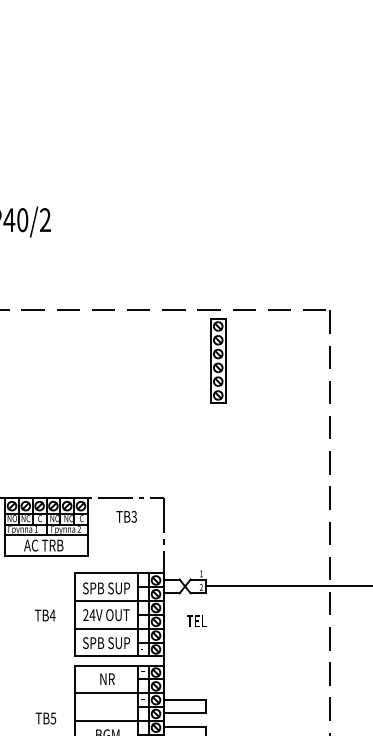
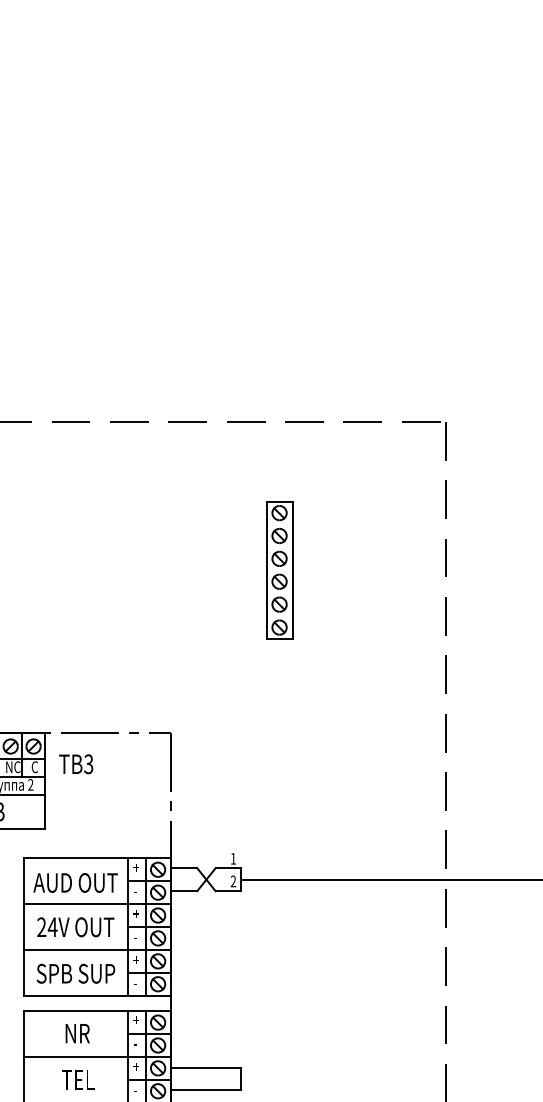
part: (218, 360) -> (279, 569), moved
text: (126, 516) -> (75, 763), moved
text: (106, 588) -> (75, 883), SPB SUP -> AUD OUT
text: (196, 620) -> (77, 1078), moved

